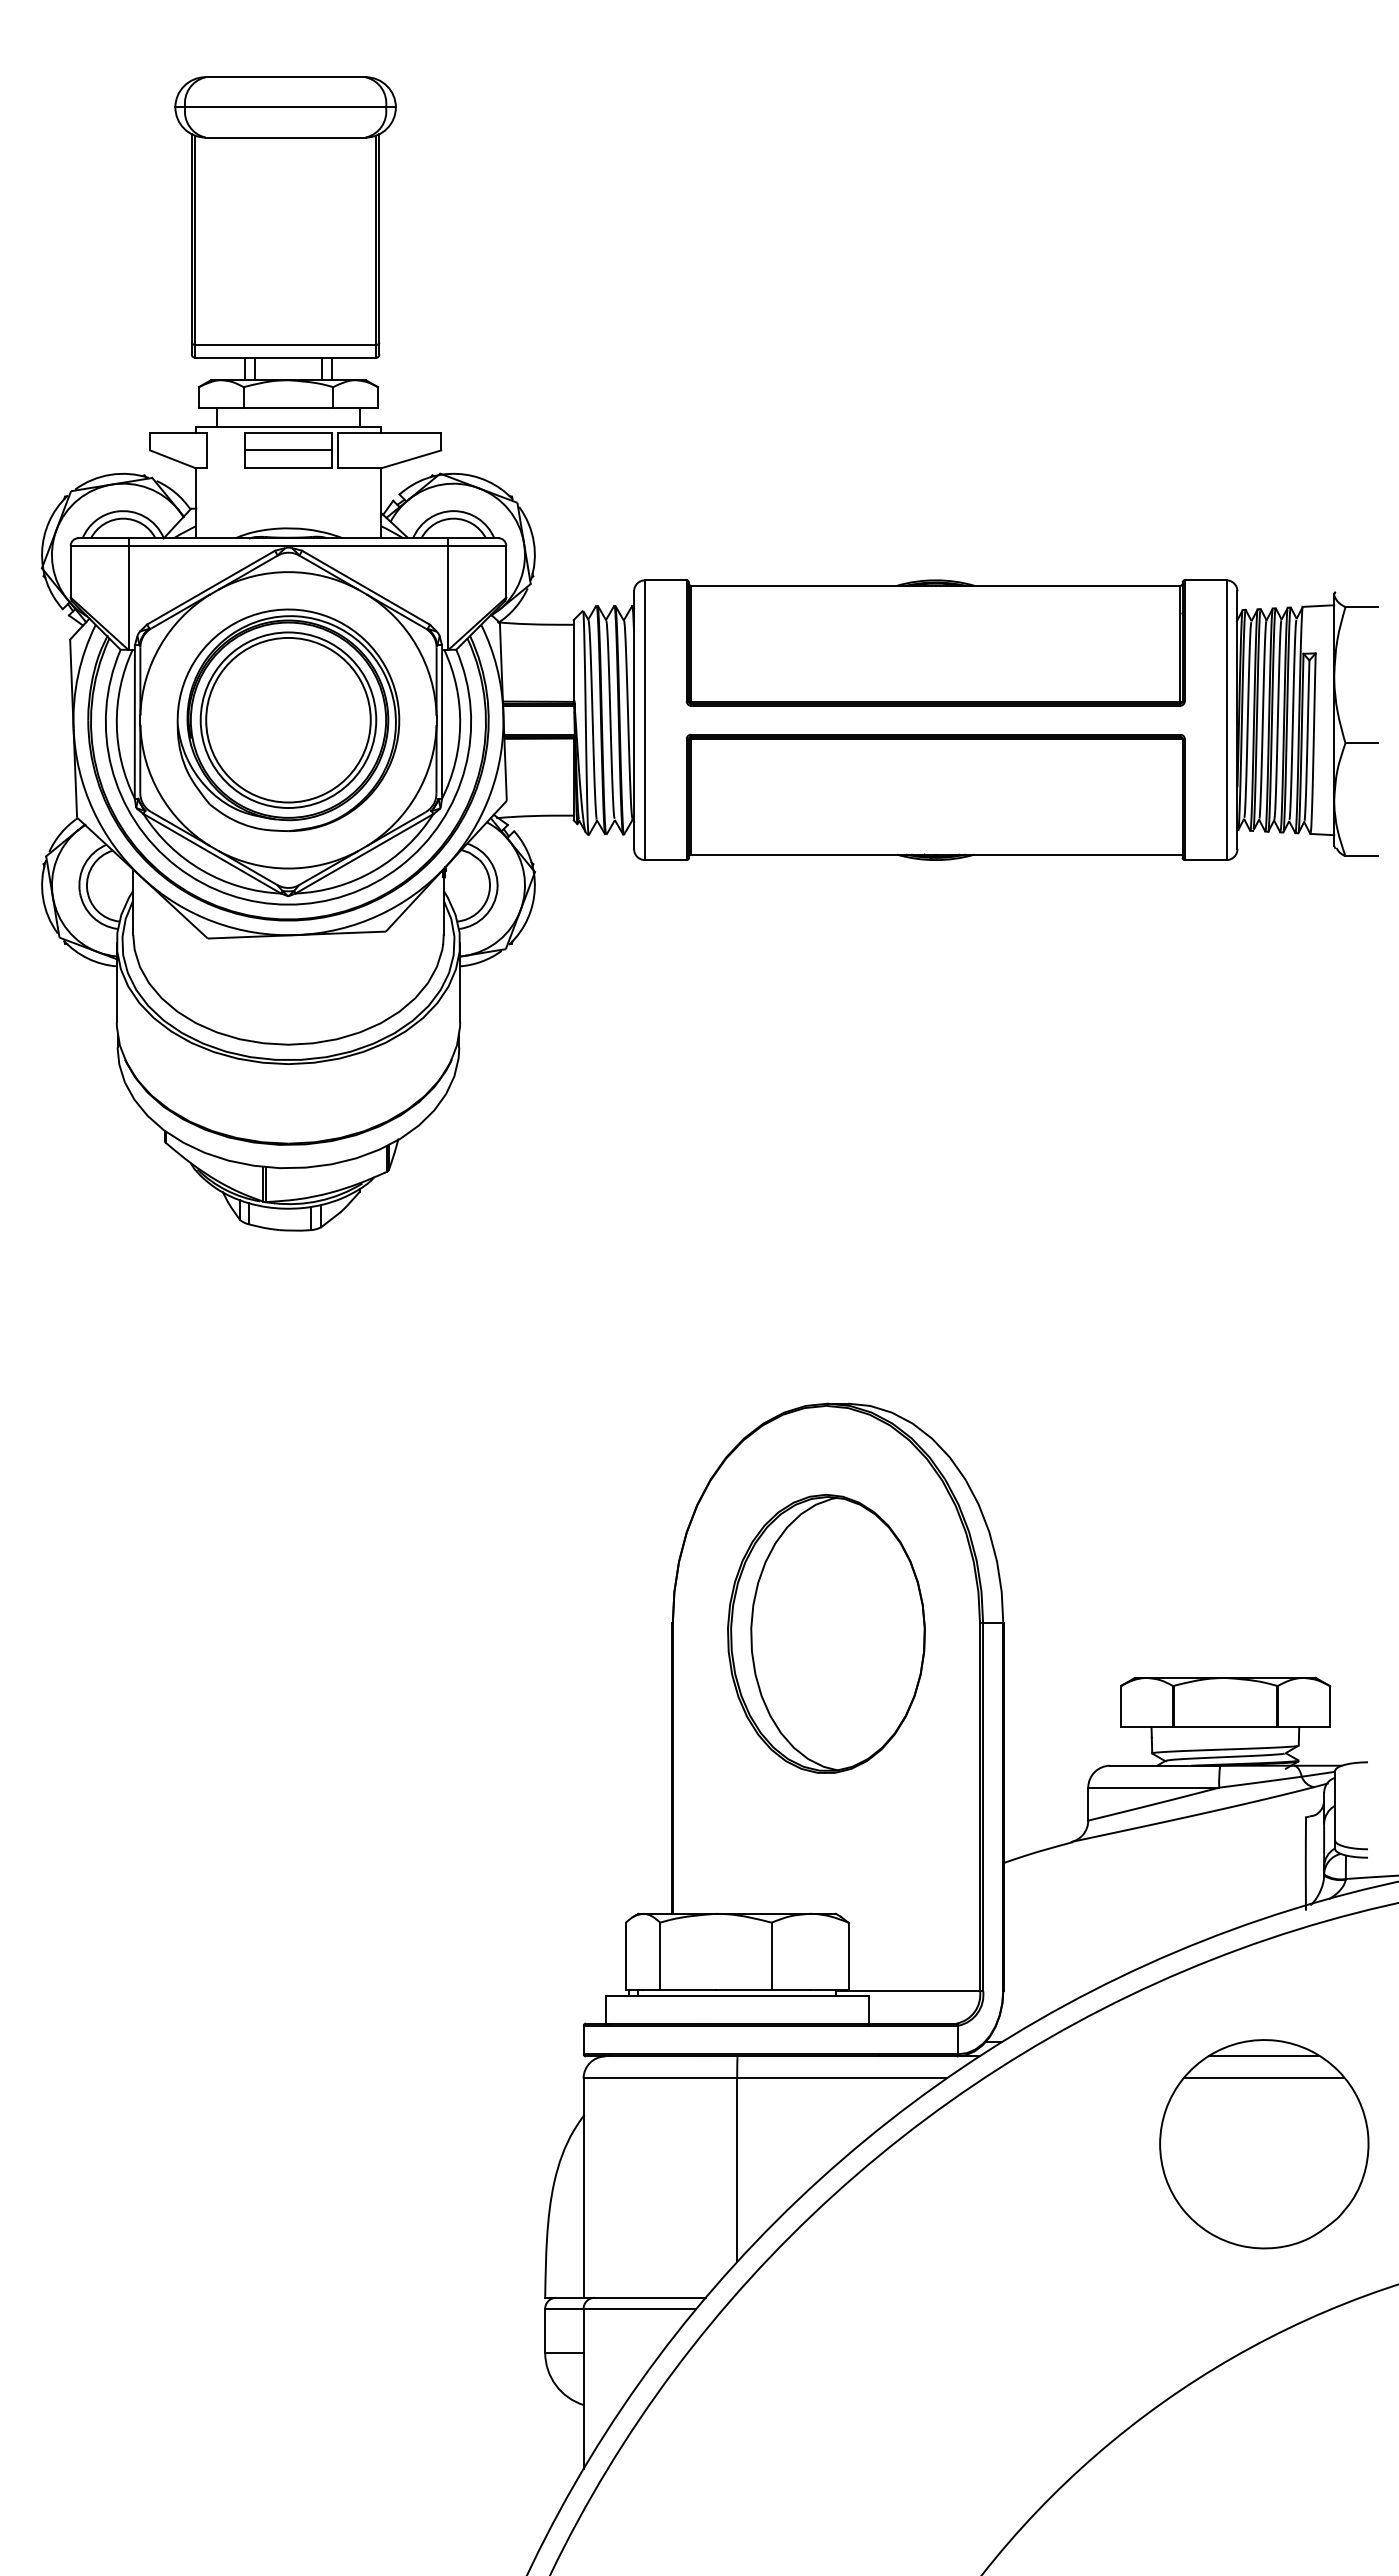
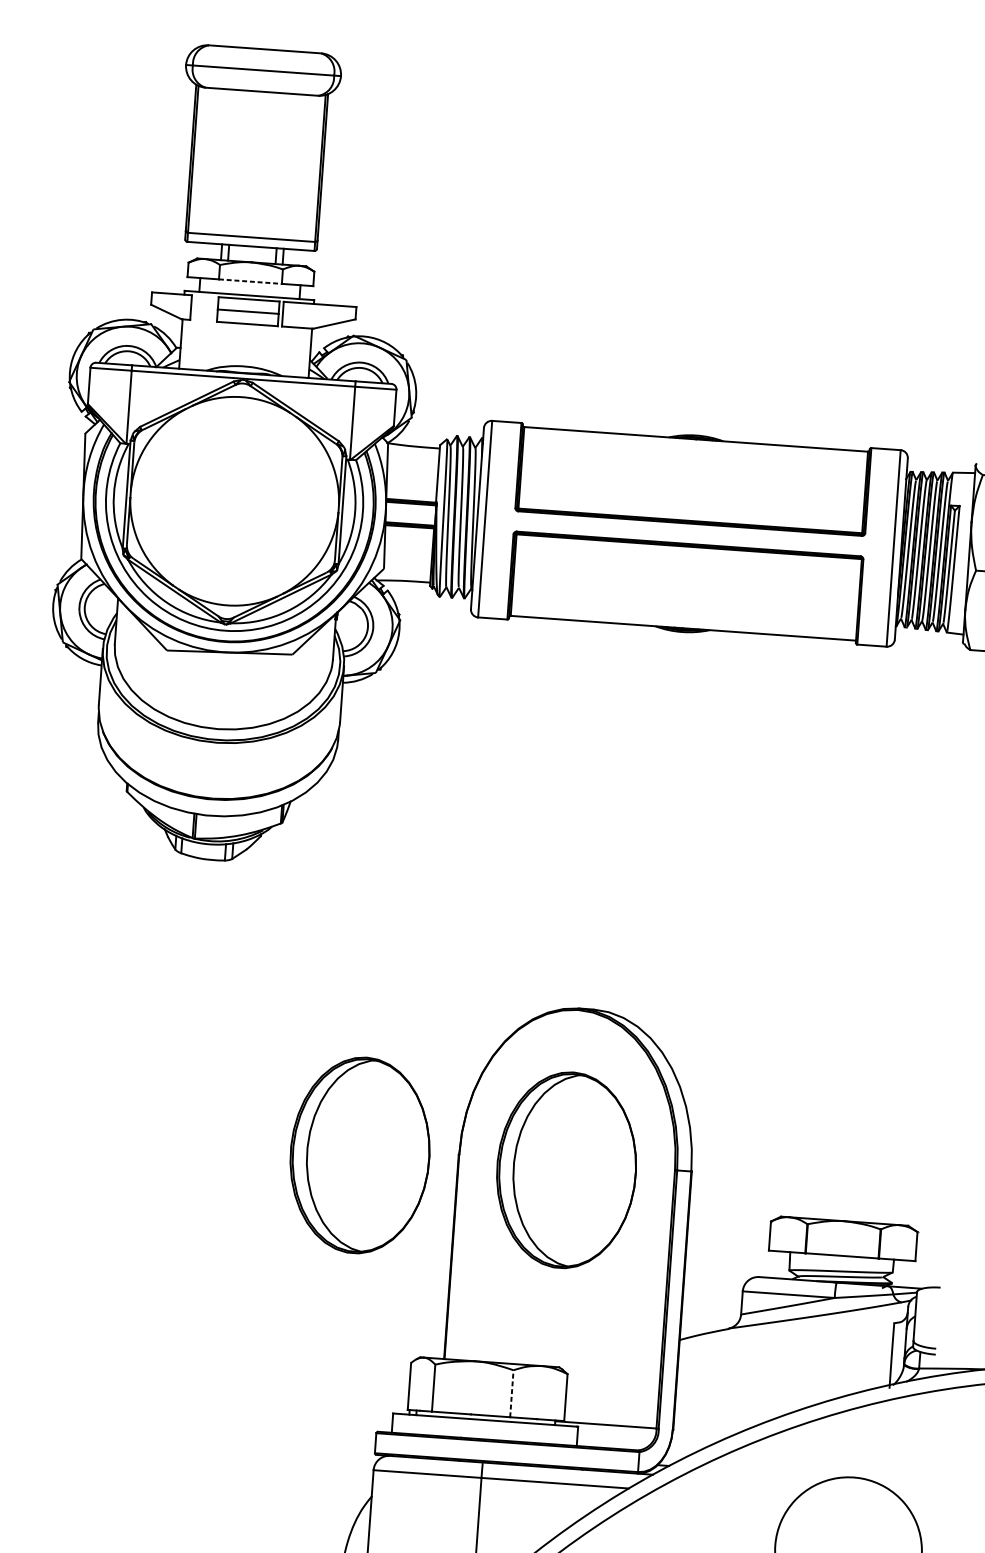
line: (288, 407) -> (250, 281), solid -> dashed
part: (288, 720) -> (234, 501), removed
part: (532, 1633) -> (360, 1155), added
line: (771, 1955) -> (511, 1393), solid -> dashed
line: (1263, 2056) -> (852, 1489), removed
line: (1263, 2078) -> (851, 1504), removed

